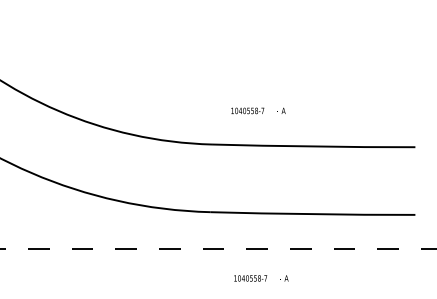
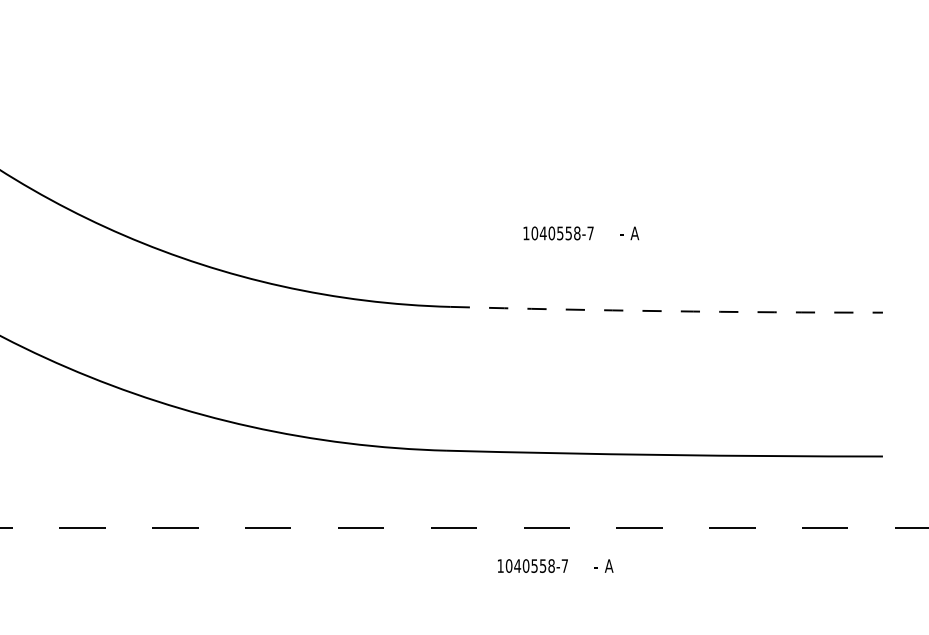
text: (258, 110) -> (581, 232), moved
arc: (313, 146) -> (666, 311), solid -> dashed
text: (261, 278) -> (555, 566), moved

